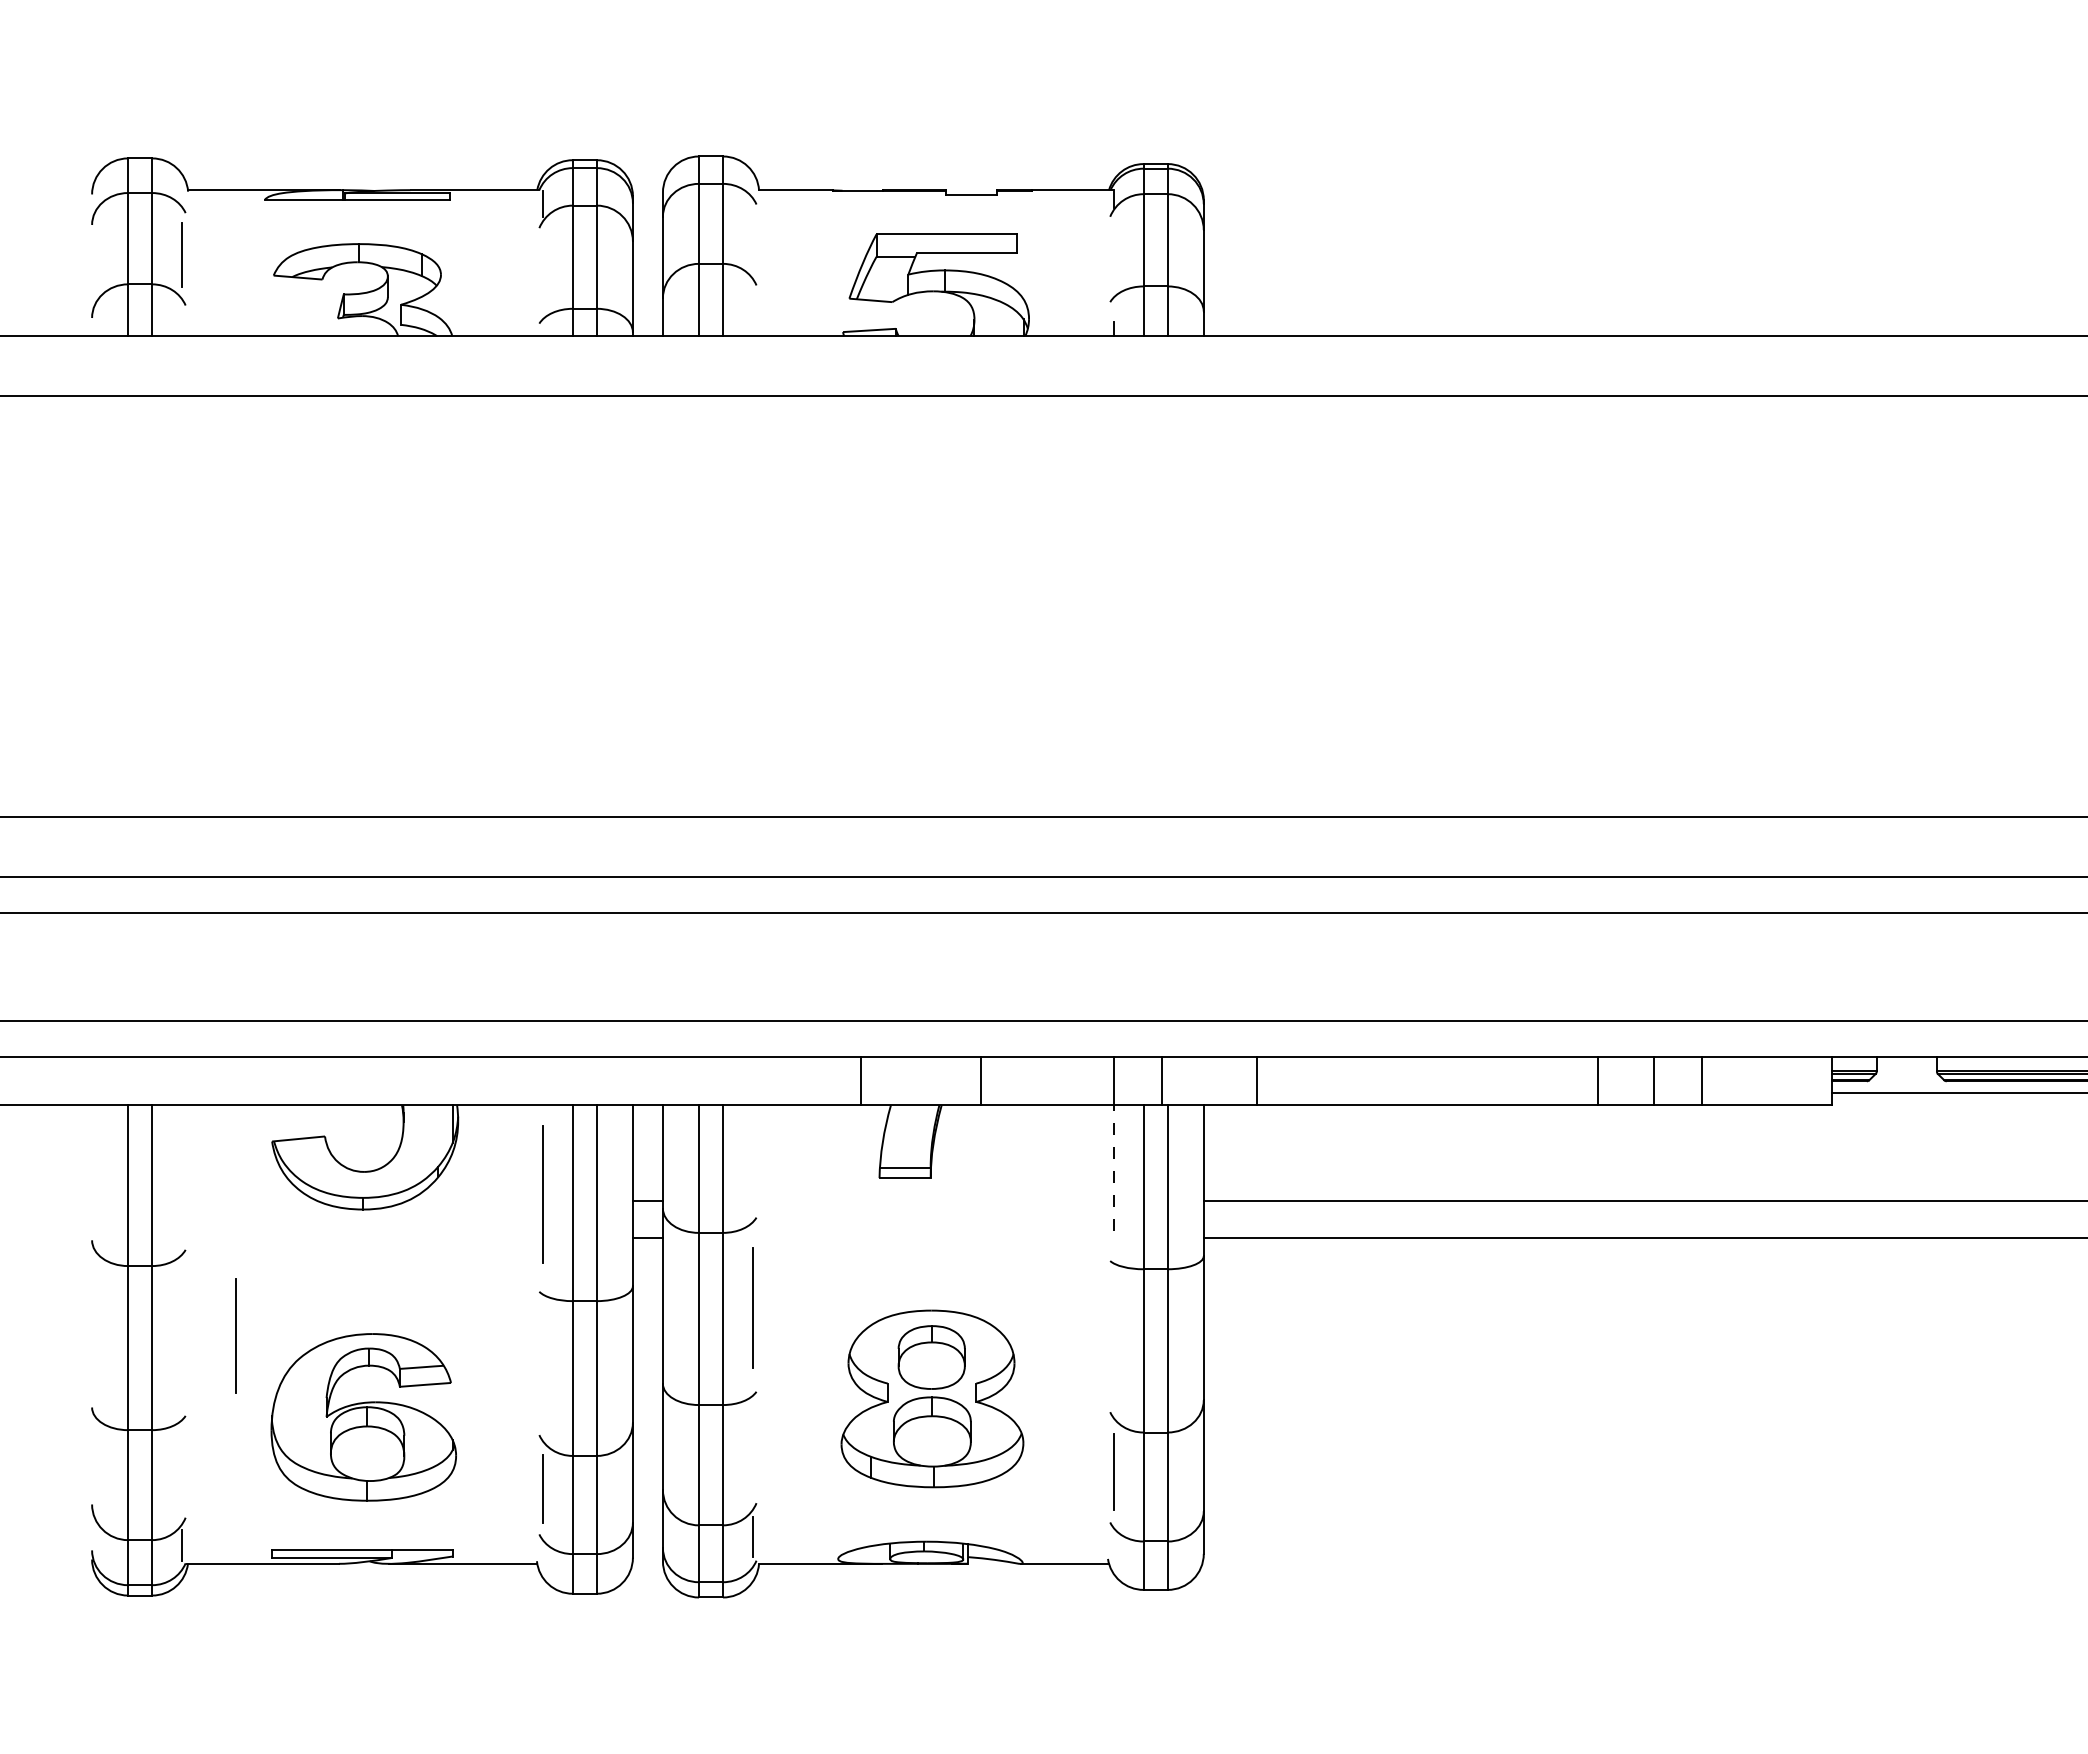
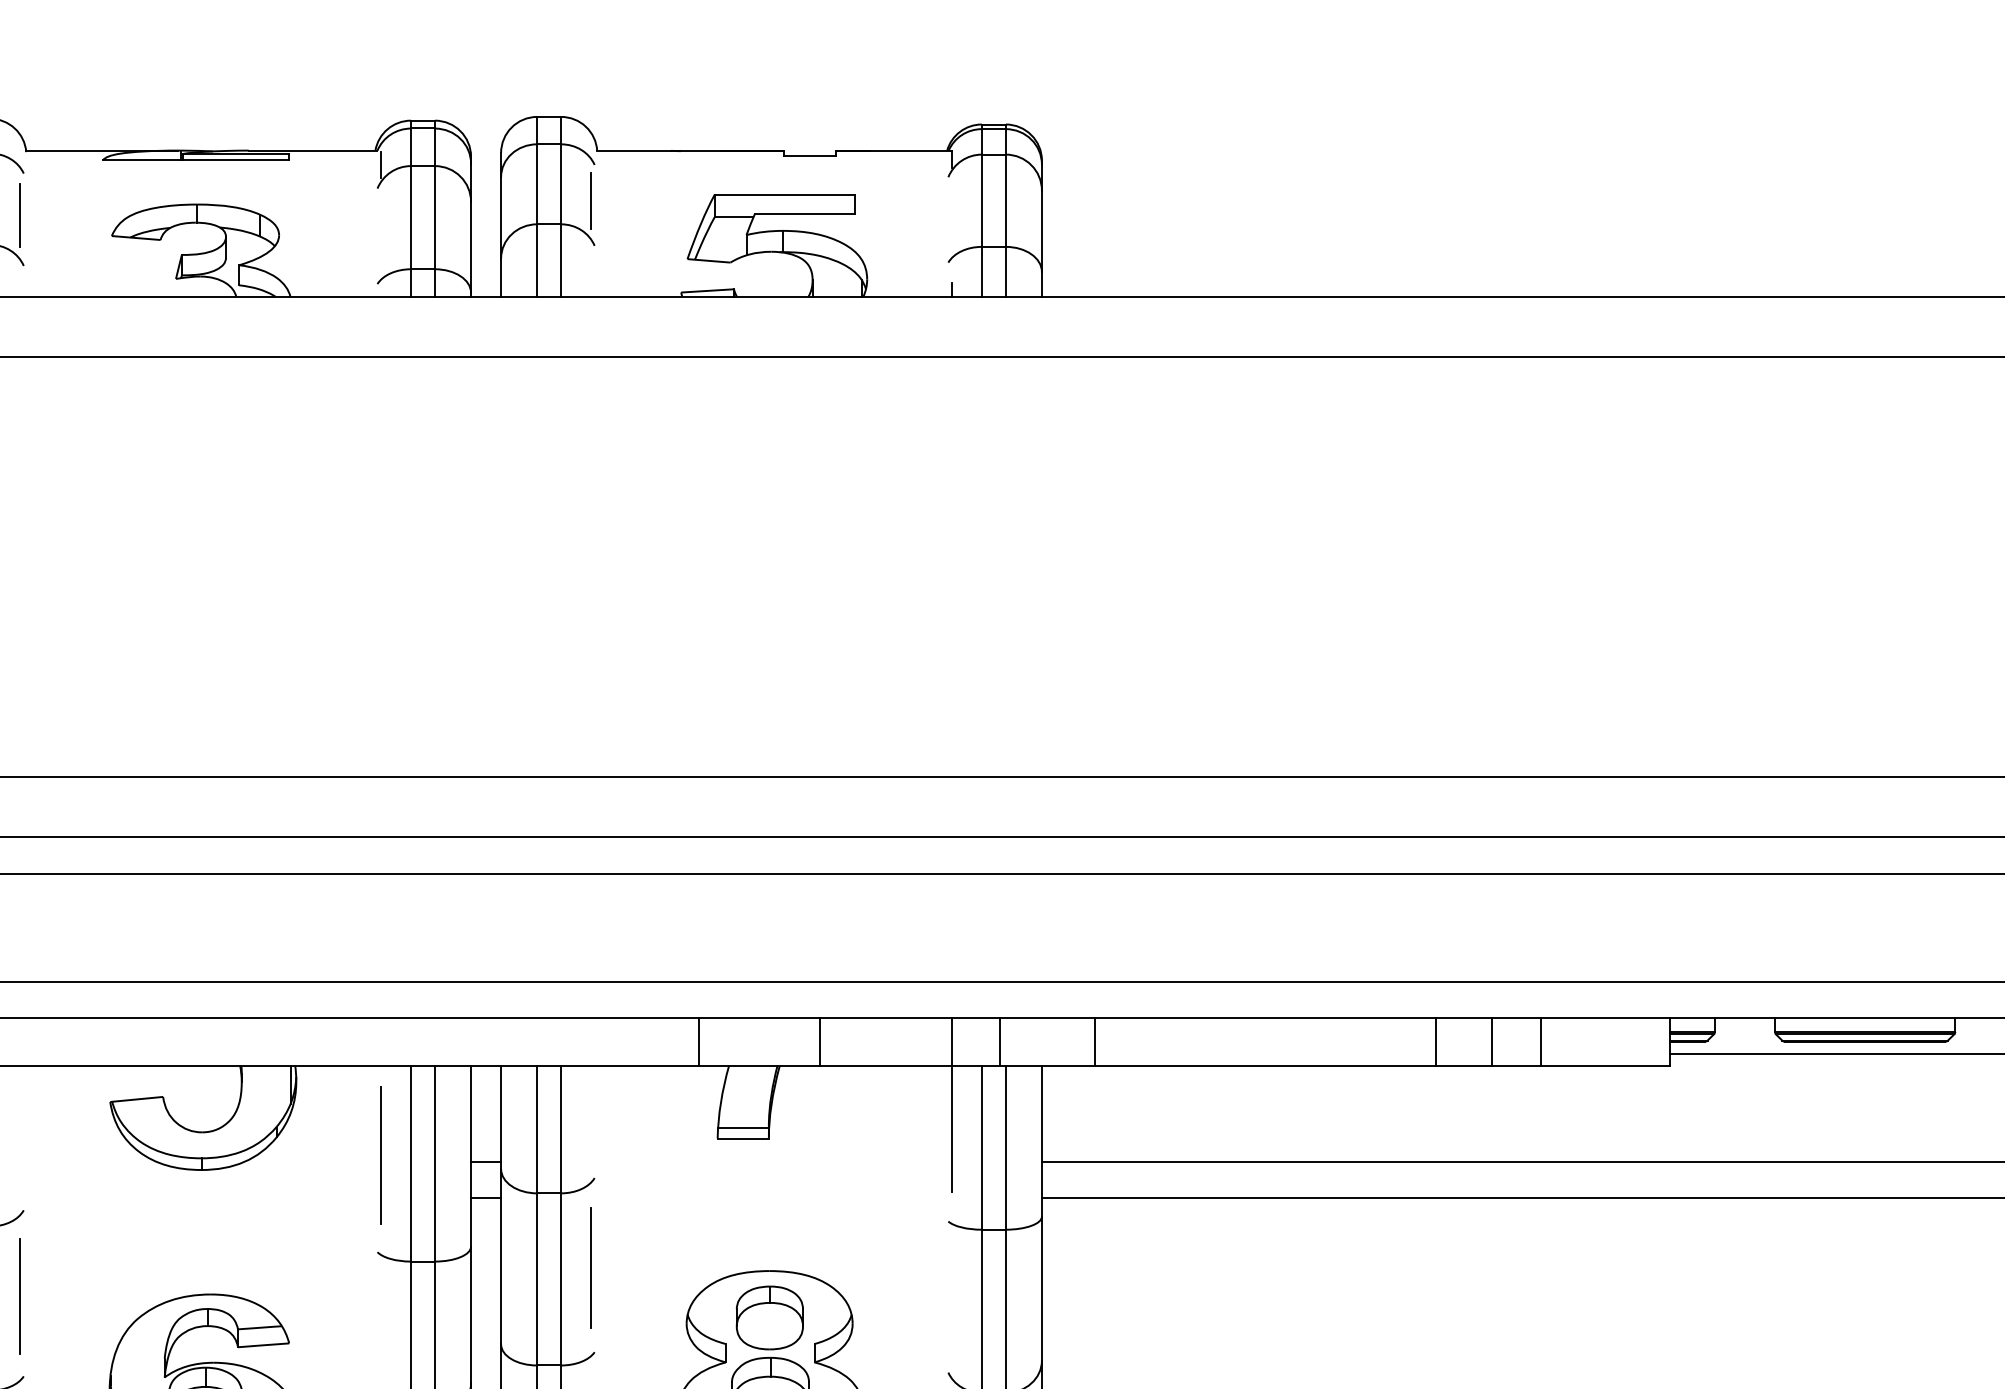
line: (753, 240) -> (591, 200), added
line: (1113, 1167) -> (951, 1127), dashed -> solid
line: (235, 1335) -> (19, 1295), moved

